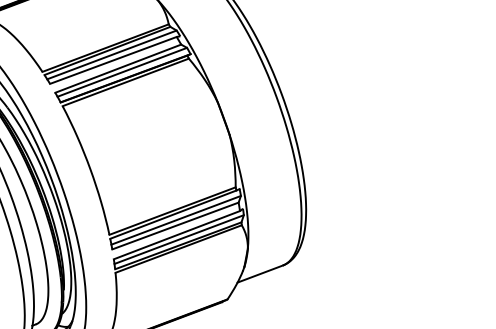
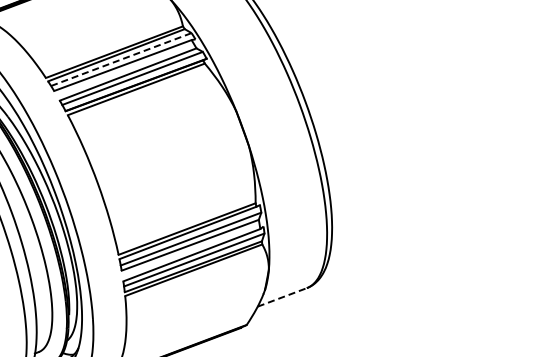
line: (112, 54) -> (121, 59), solid -> dashed
line: (260, 274) -> (282, 297), solid -> dashed

